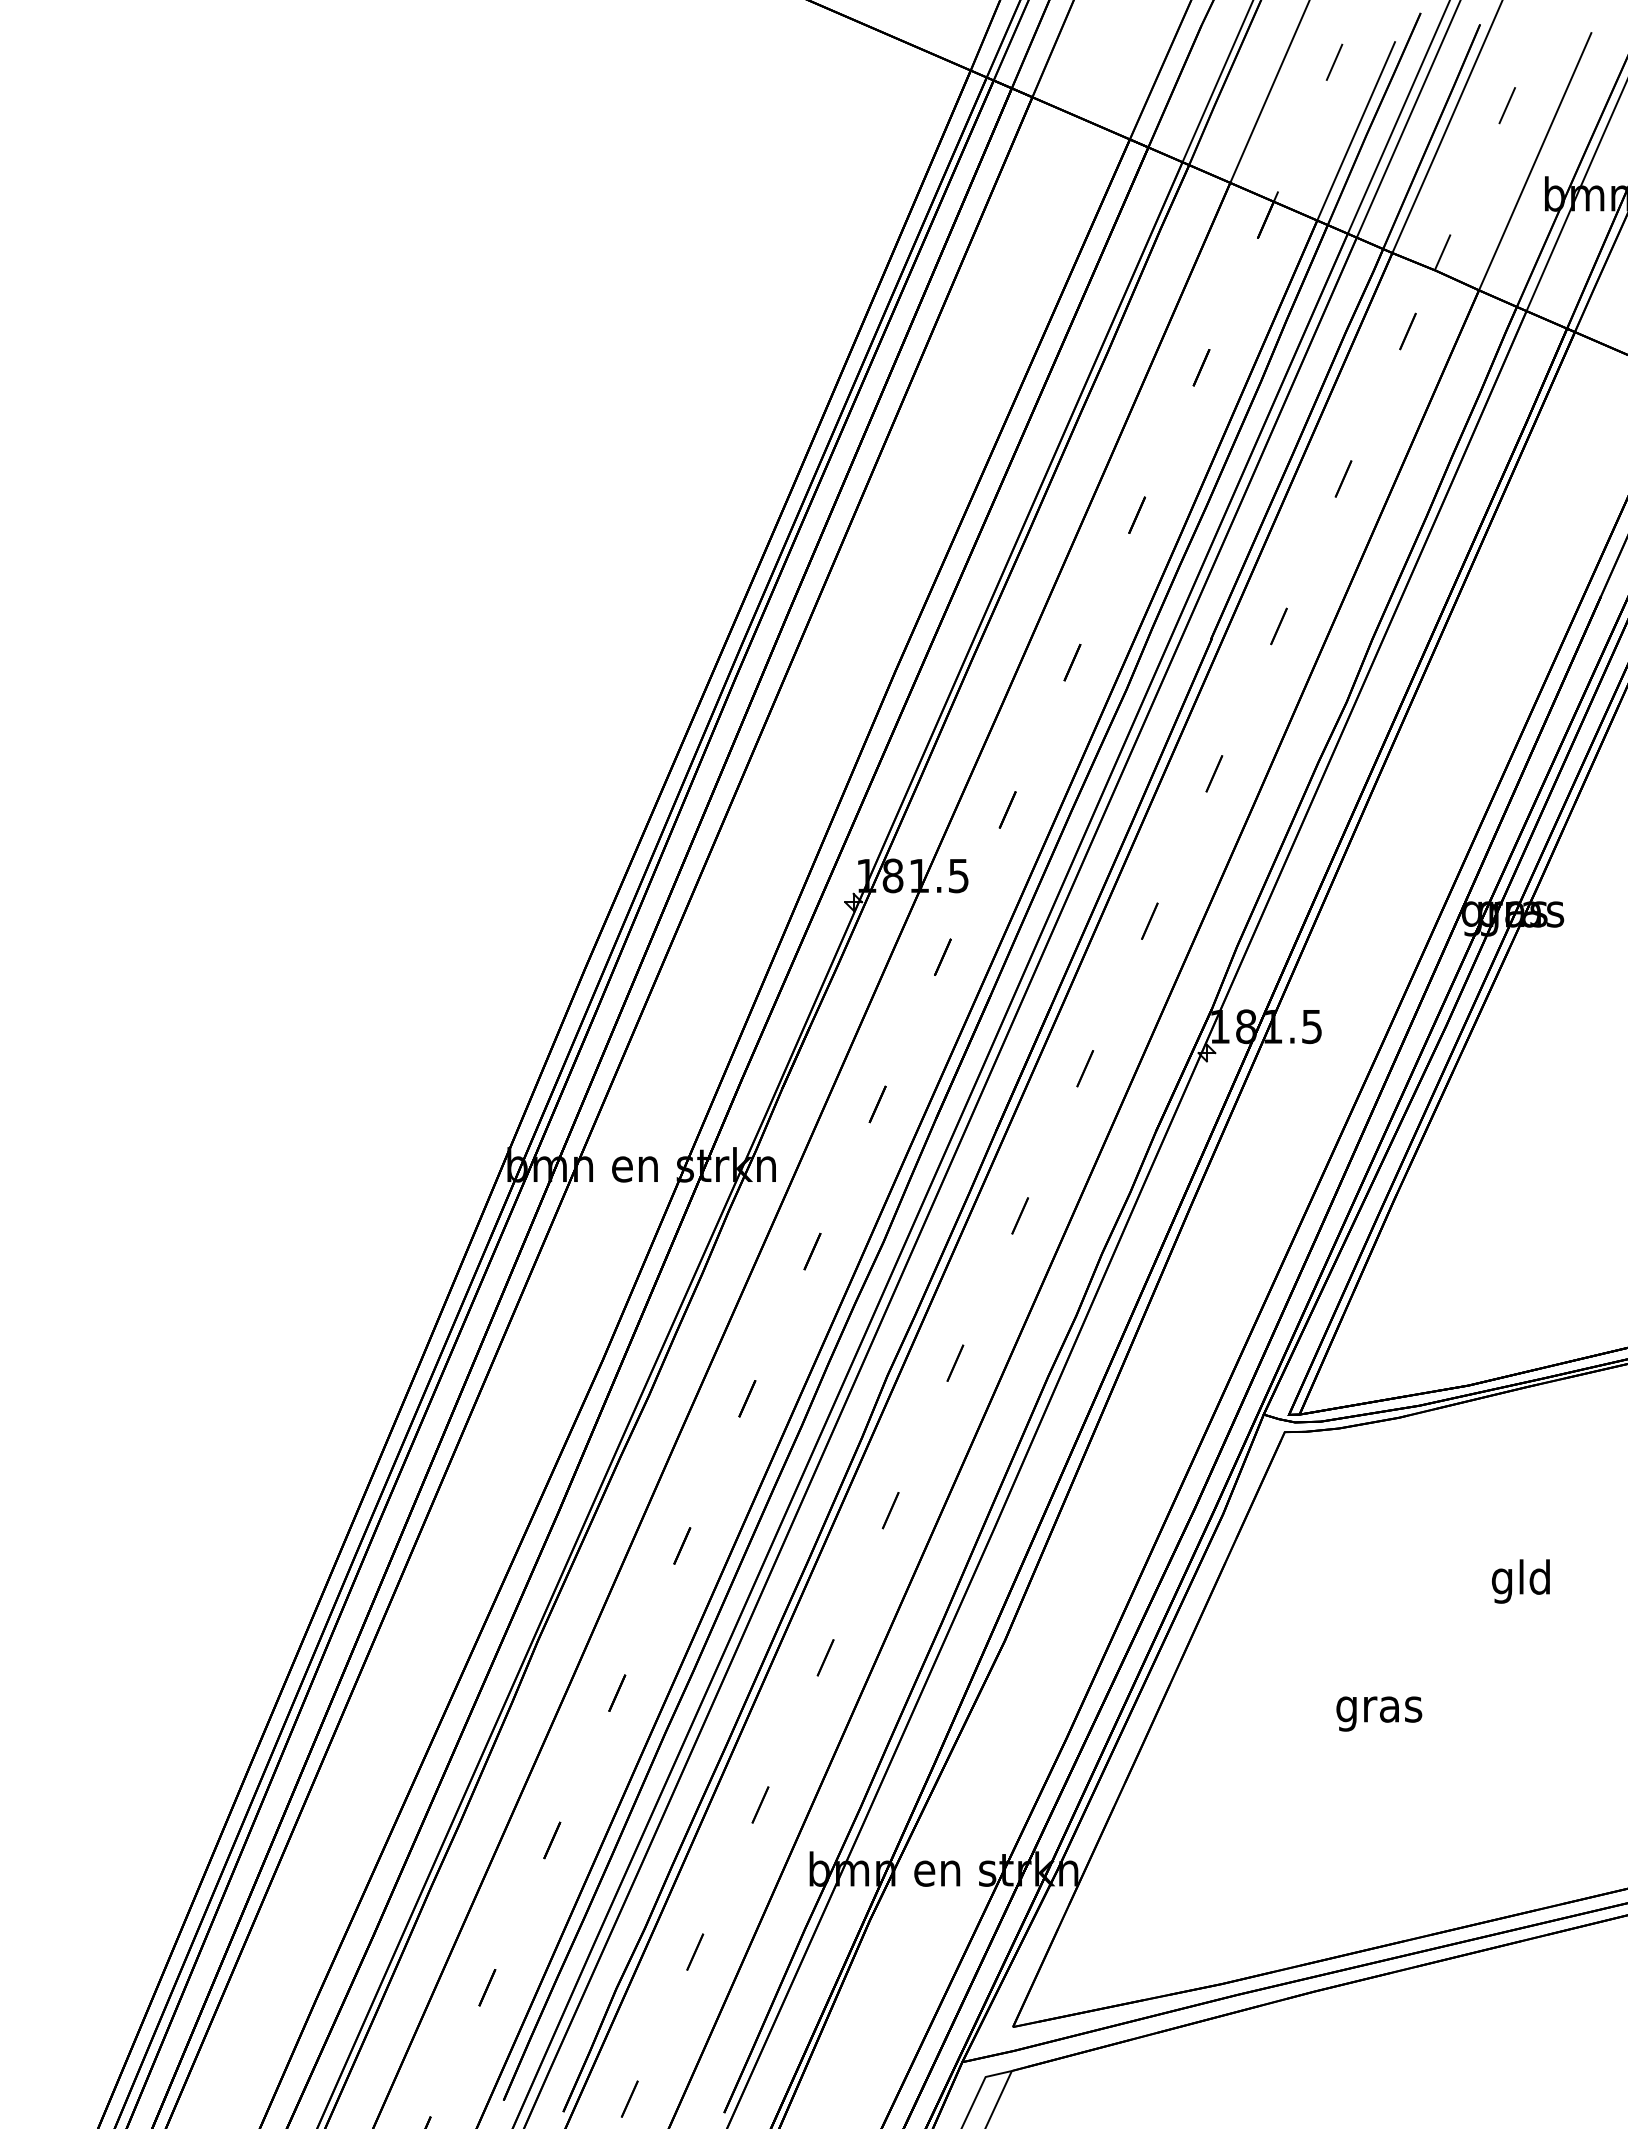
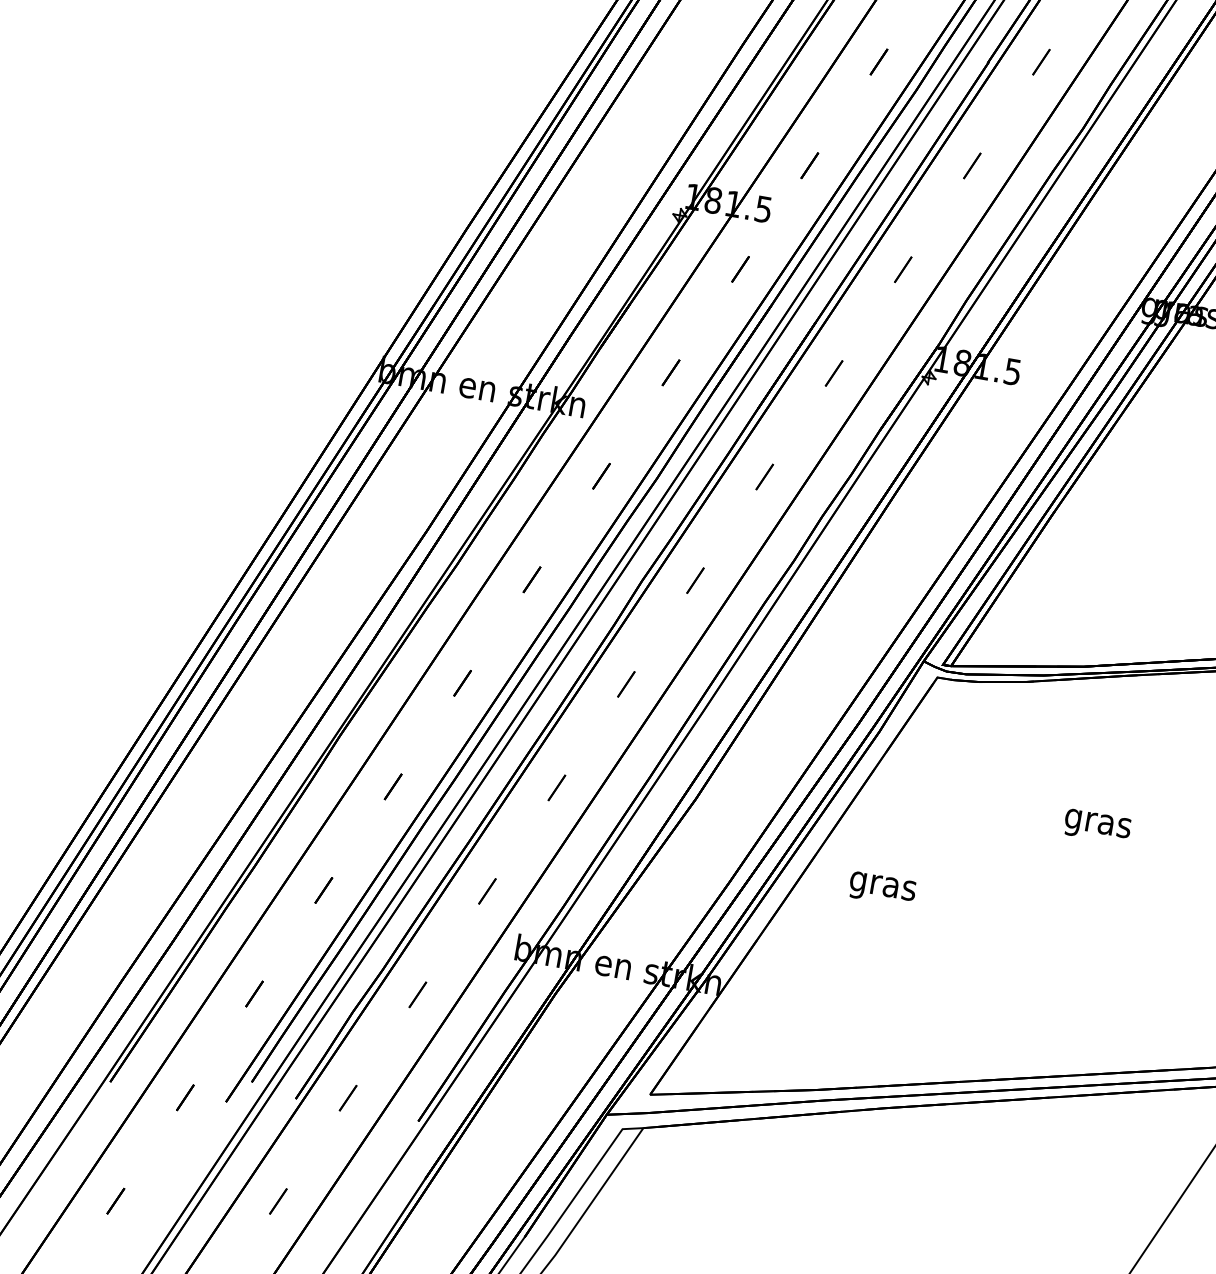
text: (1521, 1581) -> (1097, 823), gld -> gras
text: (1379, 1713) -> (882, 889), moved

